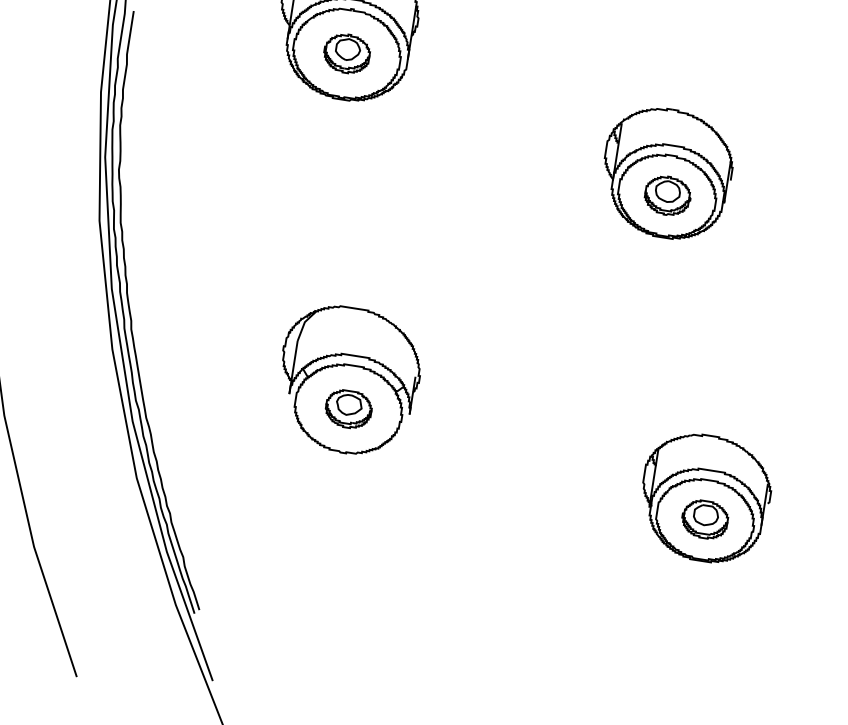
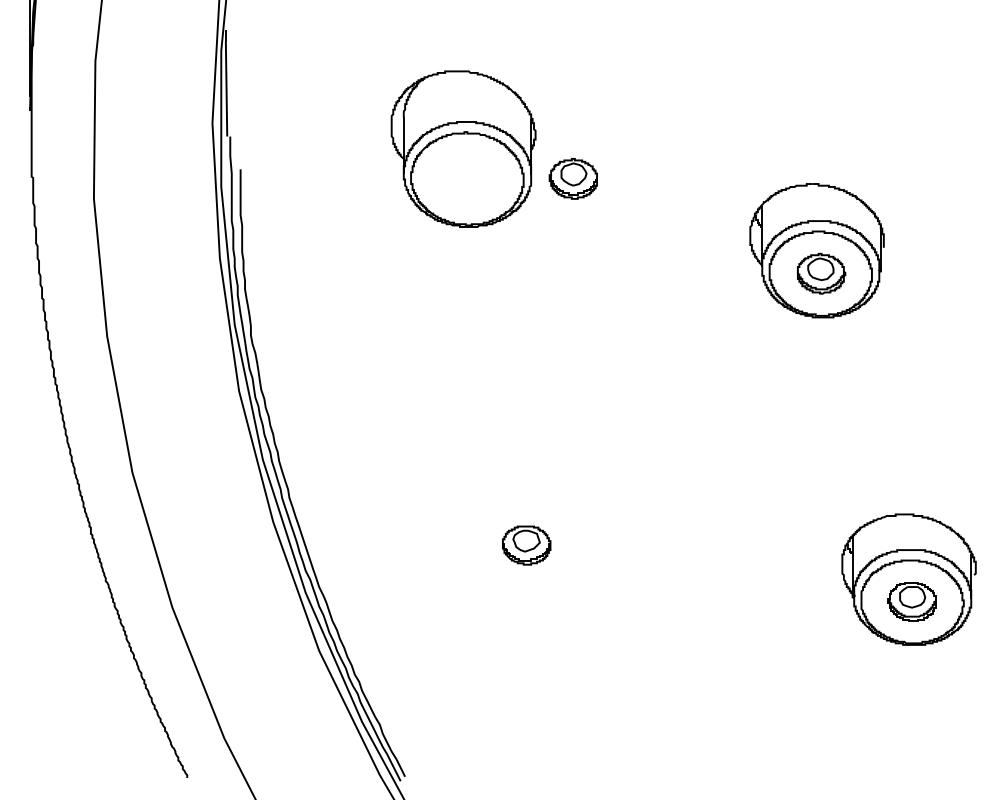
part: (346, 53) -> (572, 178), moved
part: (348, 380) -> (521, 515), removed

